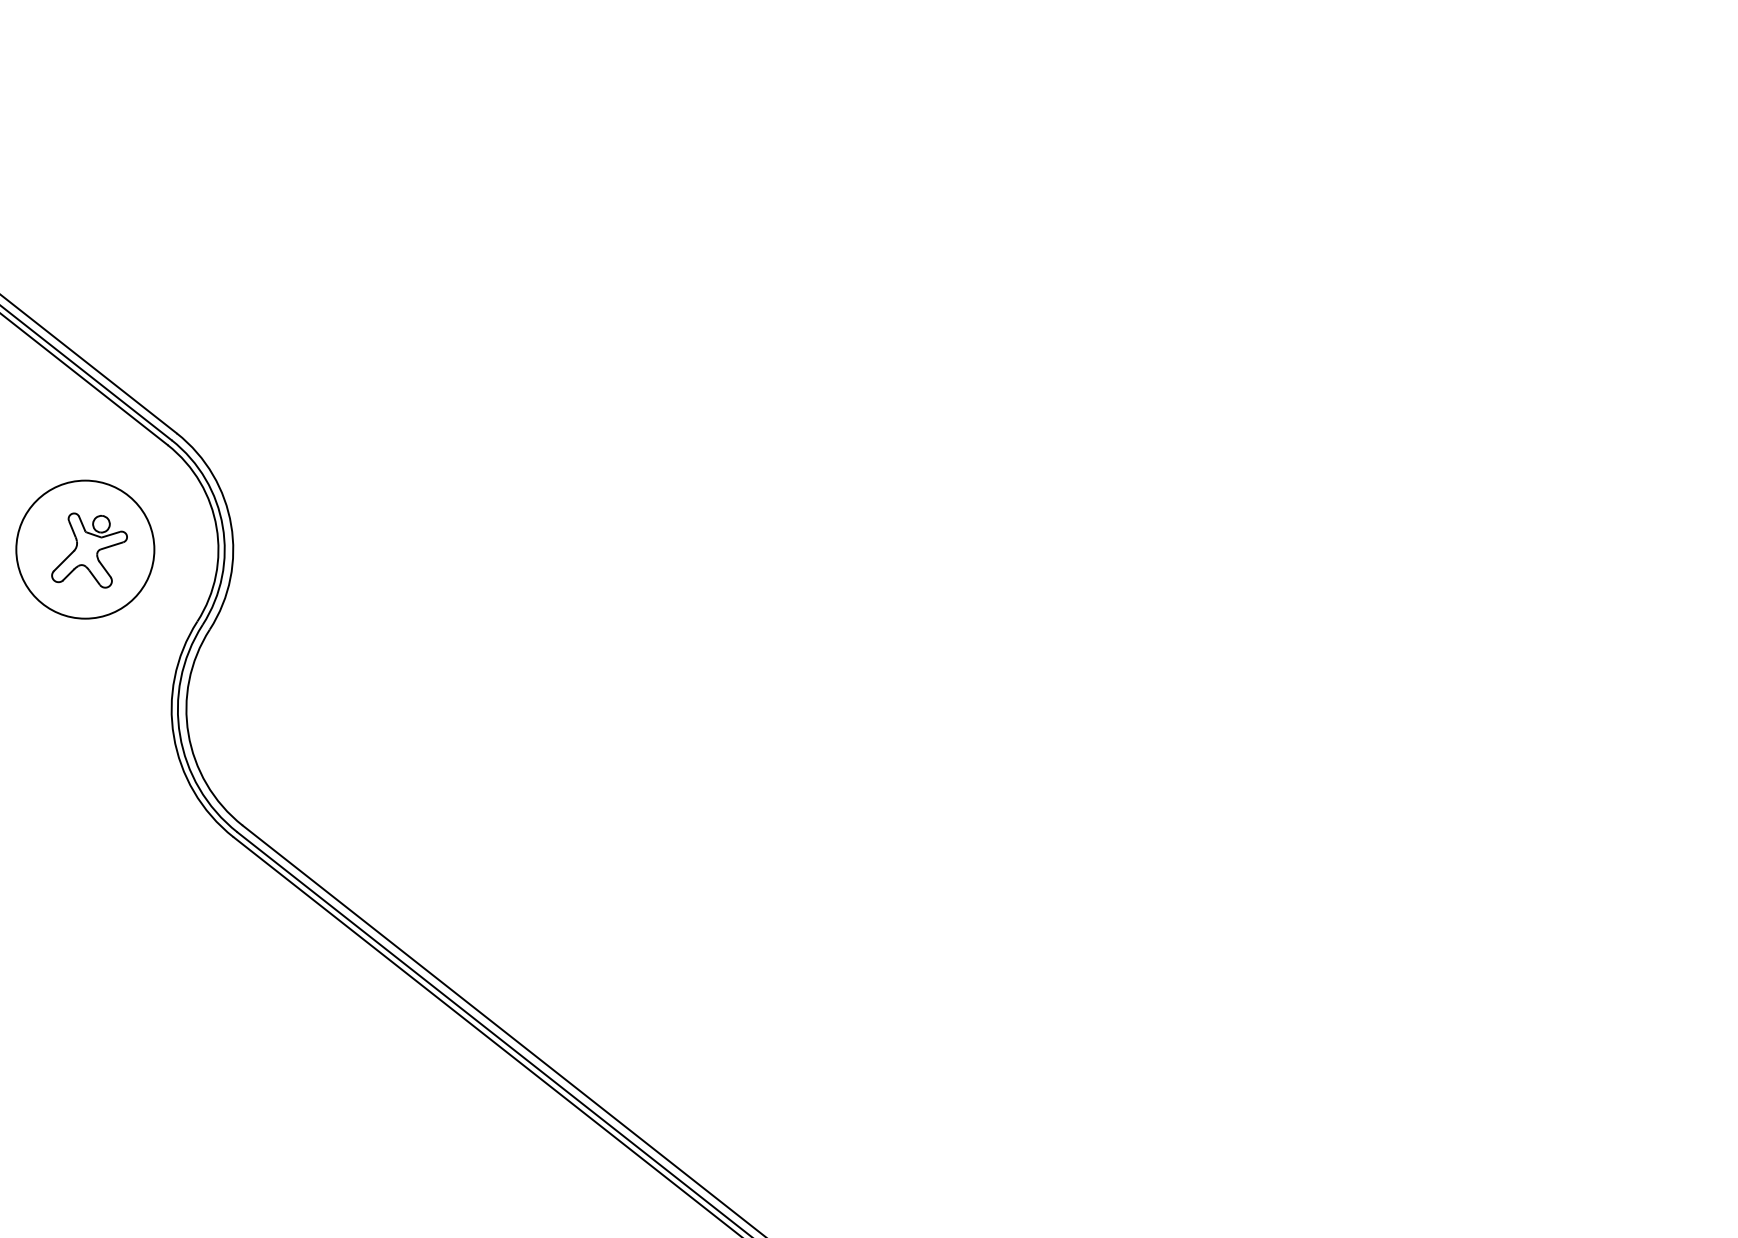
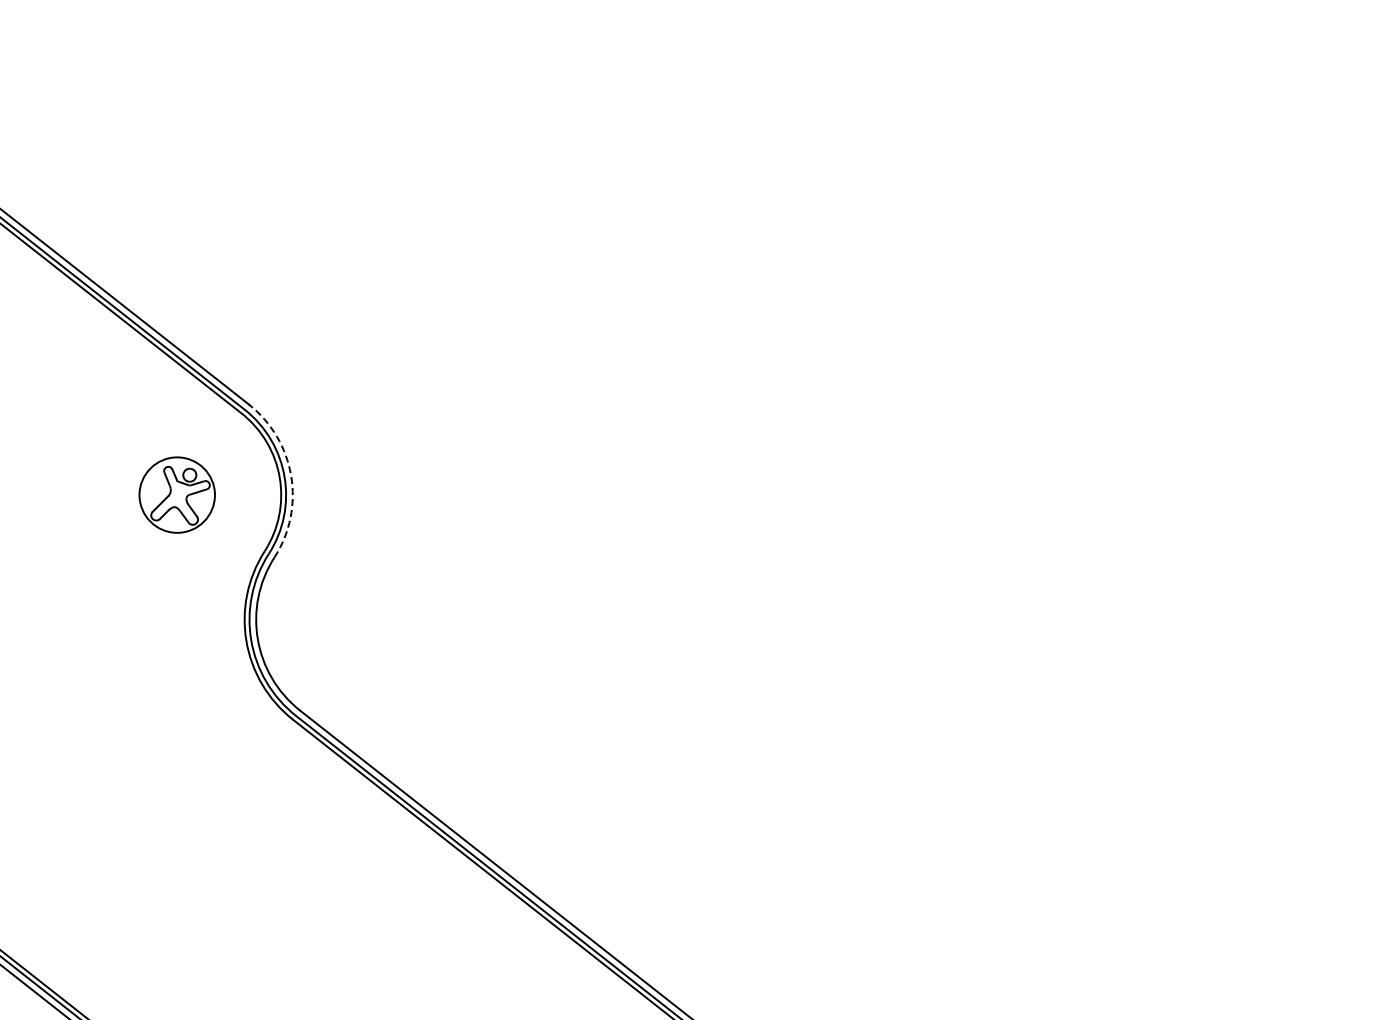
arc: (231, 524) -> (291, 475), solid -> dashed
circle: (85, 550) -> (177, 495), size x0.7

